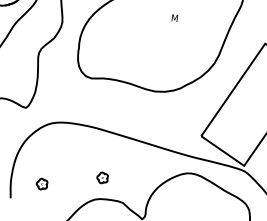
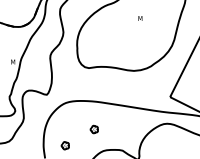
part: (101, 177) -> (93, 129), moved

